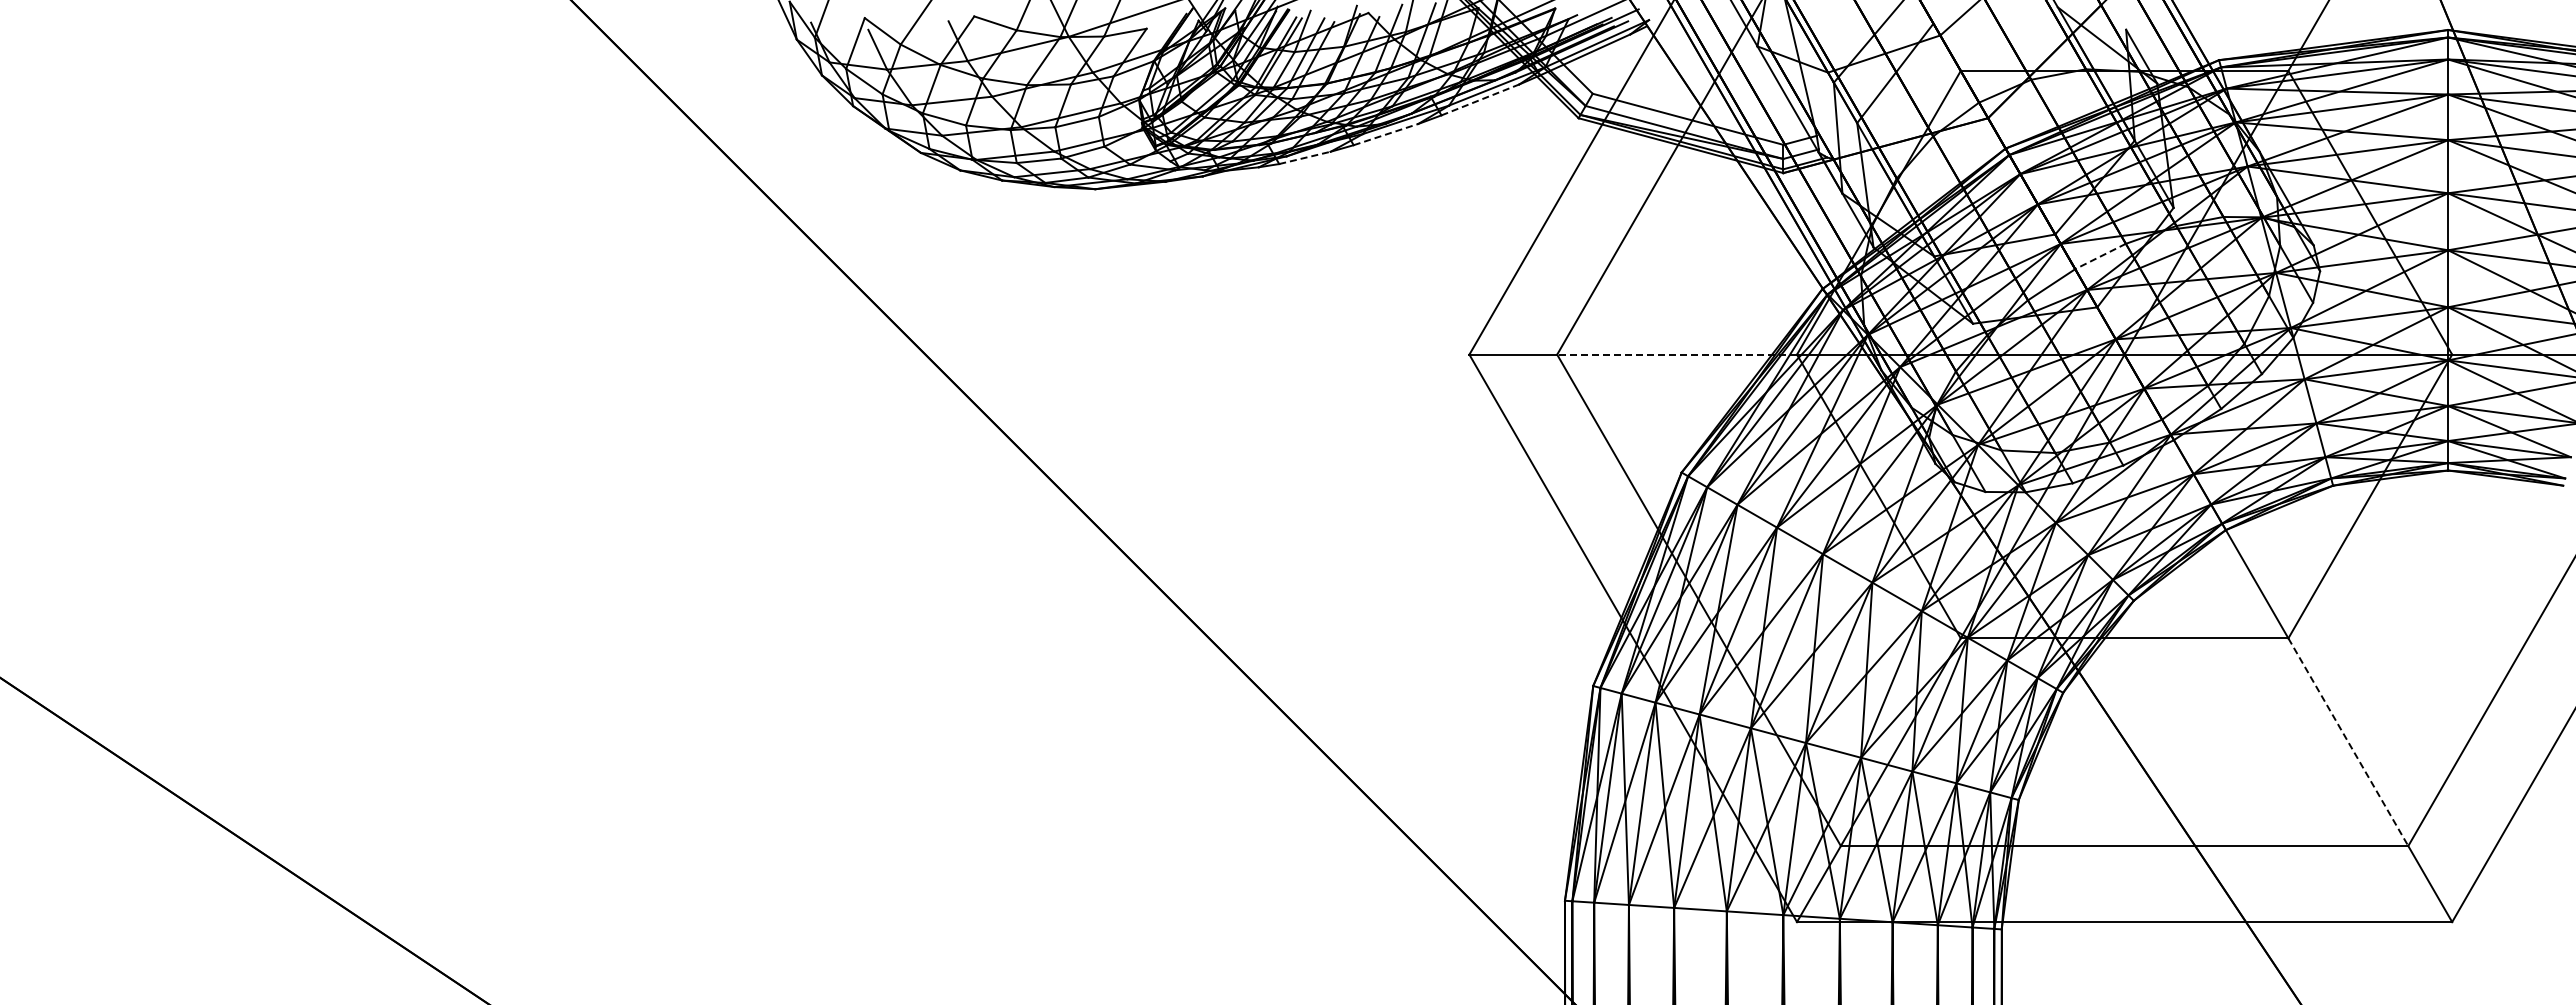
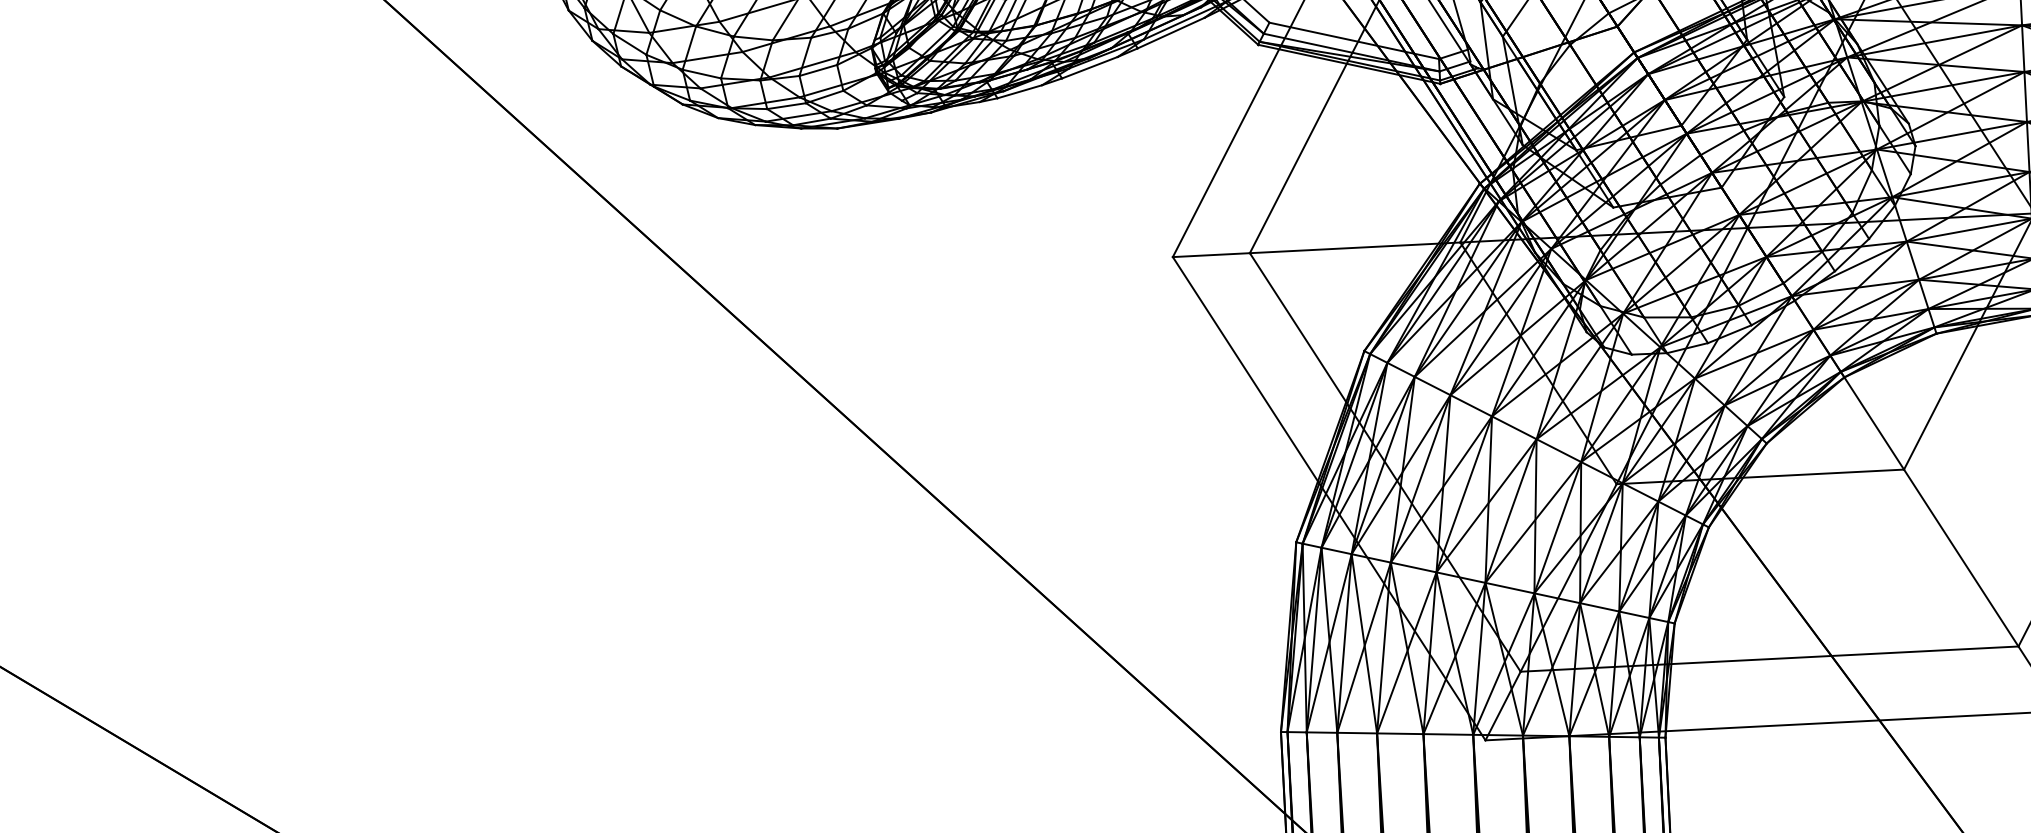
line: (1480, 99) -> (1171, 32), dashed -> solid
line: (1386, 134) -> (1090, 67), dashed -> solid
line: (1305, 157) -> (1020, 91), dashed -> solid
line: (2100, 256) -> (1722, 142), dashed -> solid
line: (1677, 354) -> (1355, 247), dashed -> solid
line: (2348, 742) -> (1961, 558), dashed -> solid

